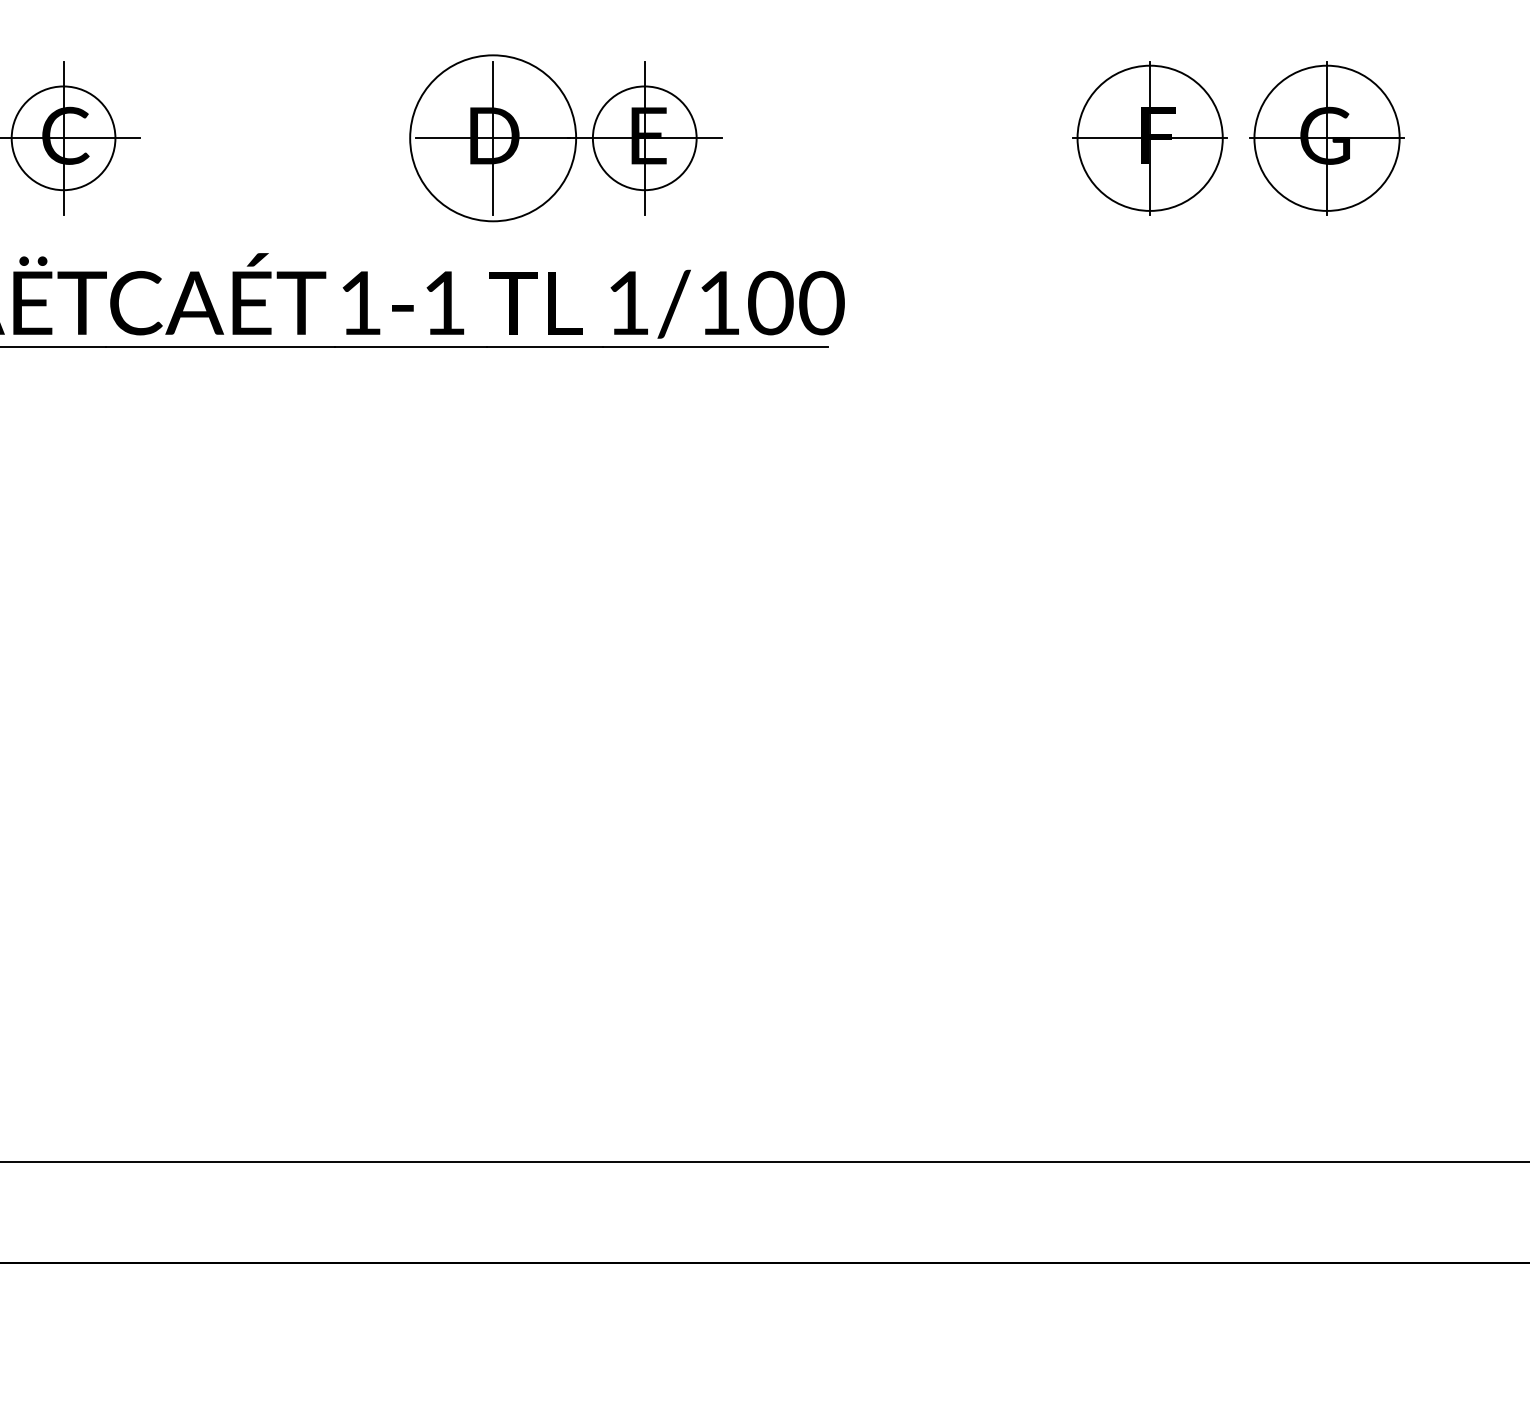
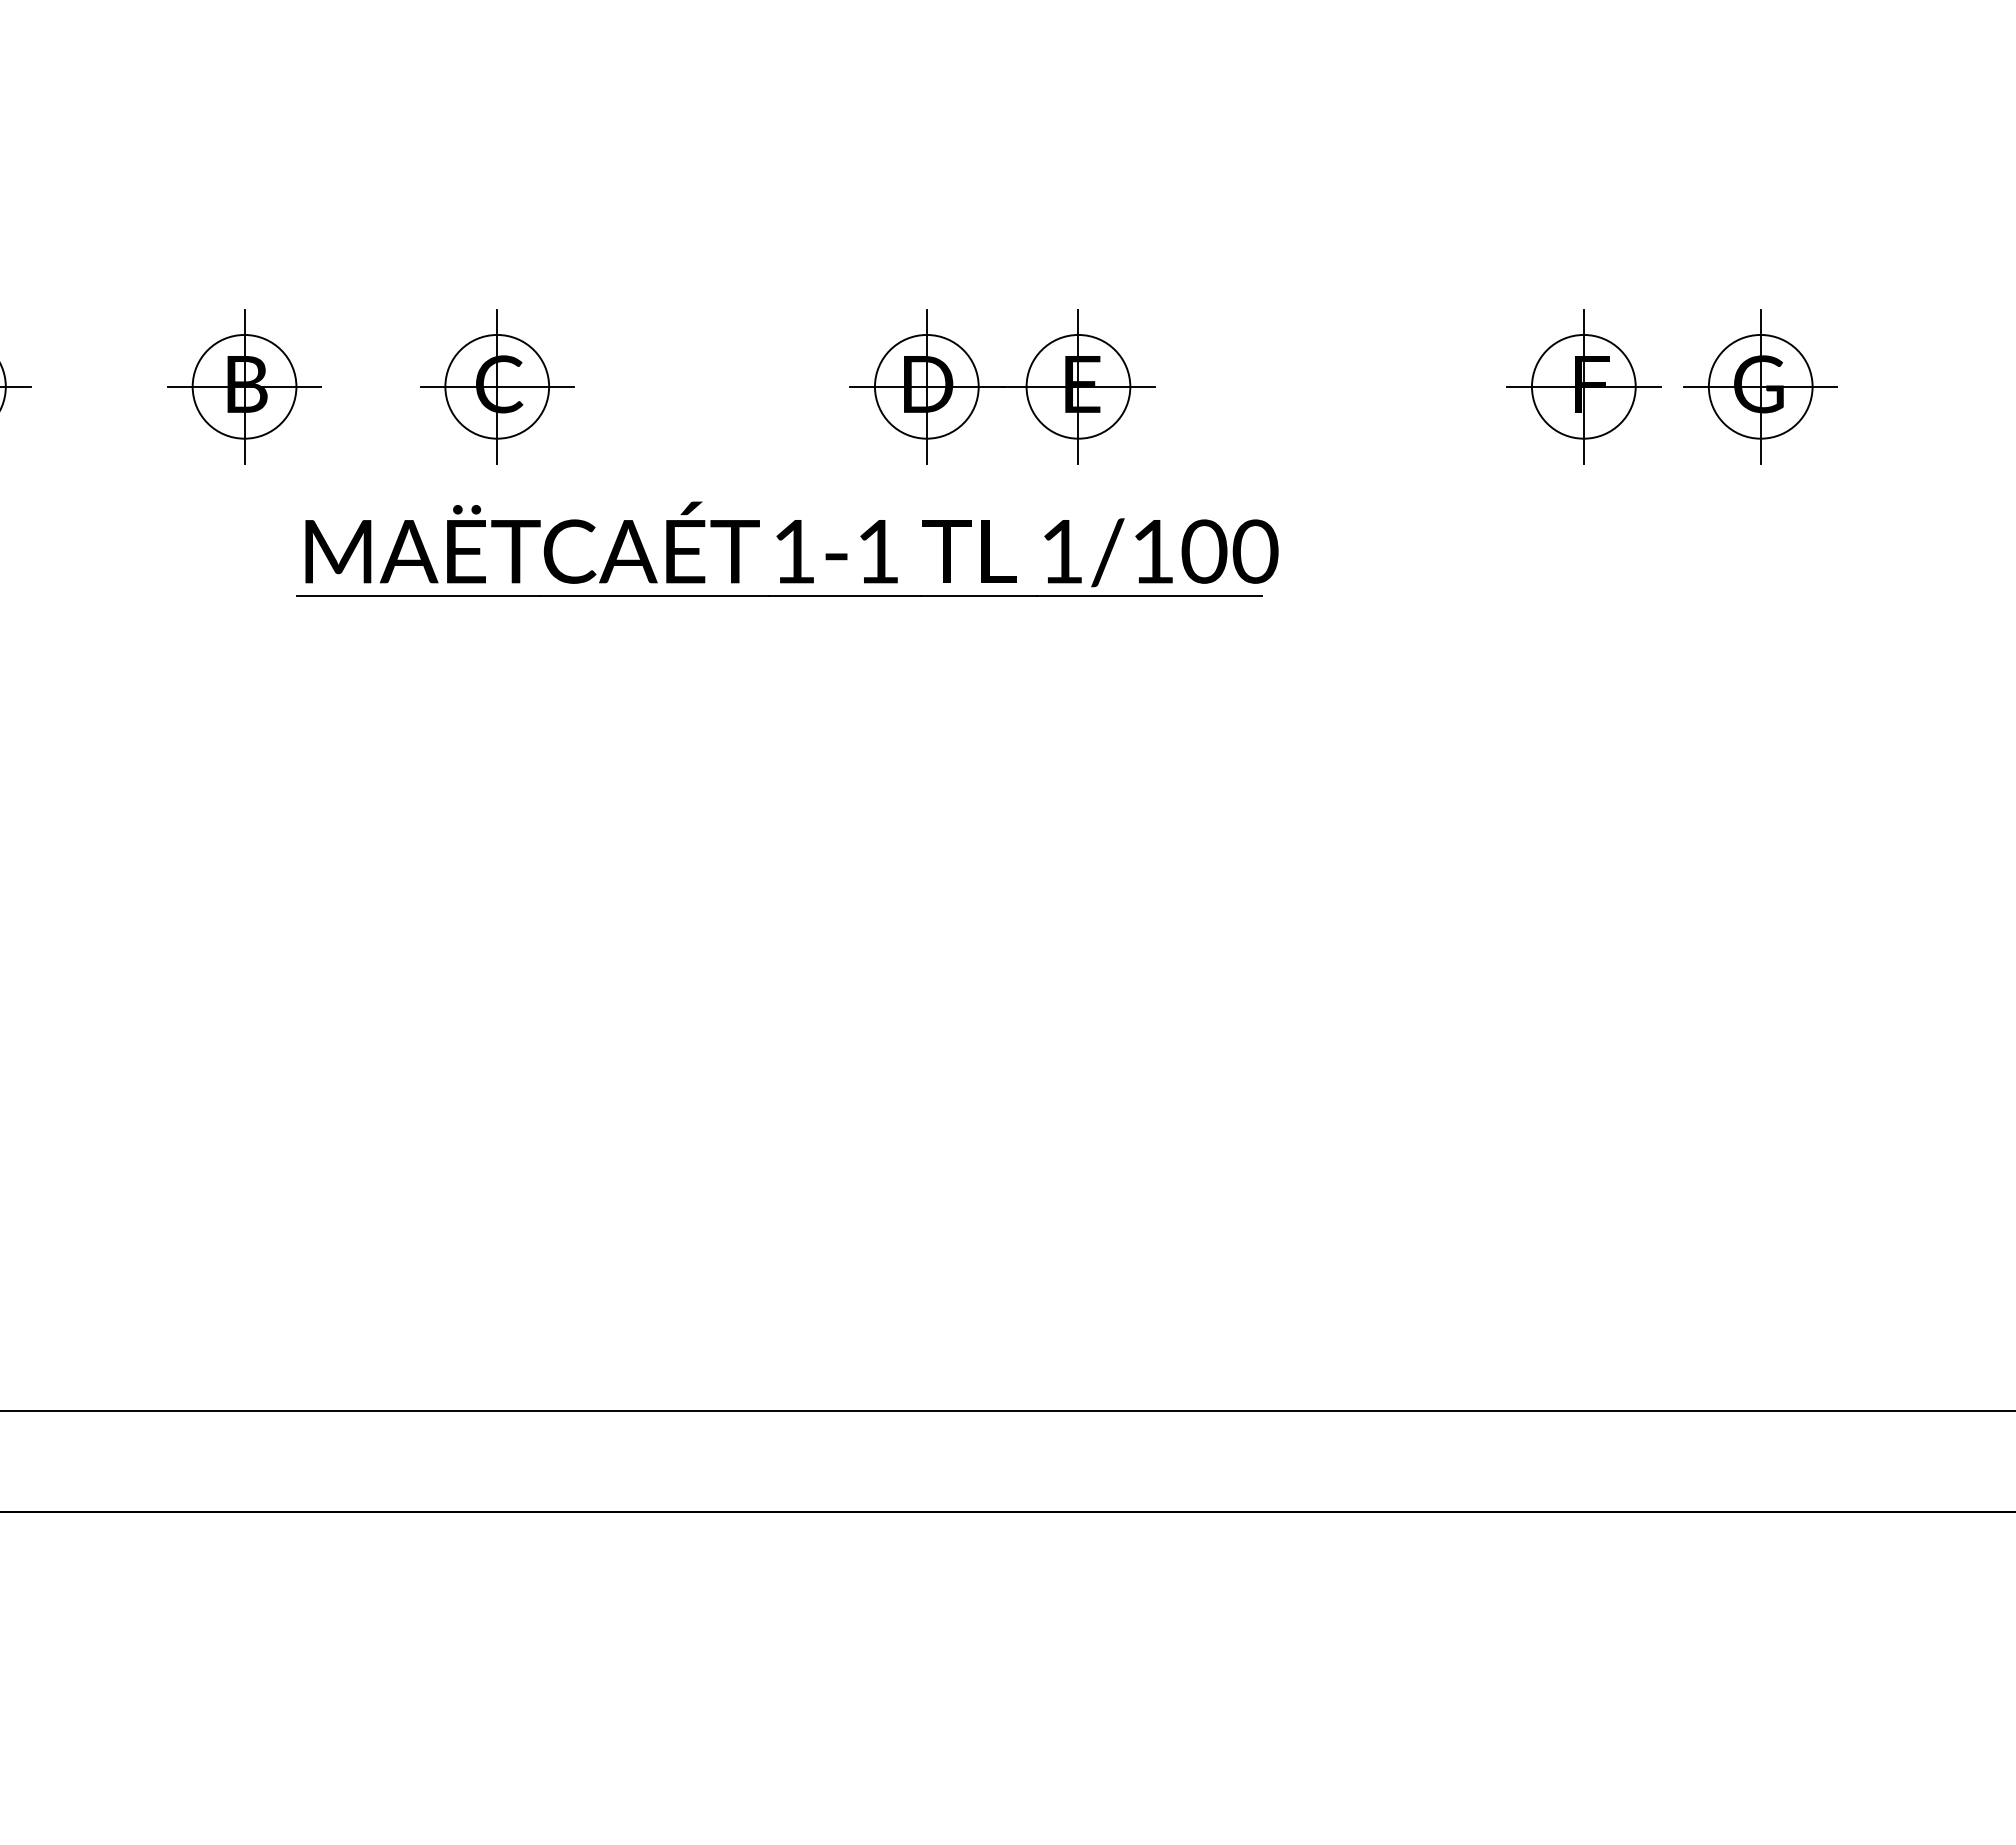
circle: (492, 138) -> (926, 386), size x0.62
circle: (1149, 138) -> (1583, 386), size x0.71
circle: (1326, 138) -> (1760, 386), size x0.71

